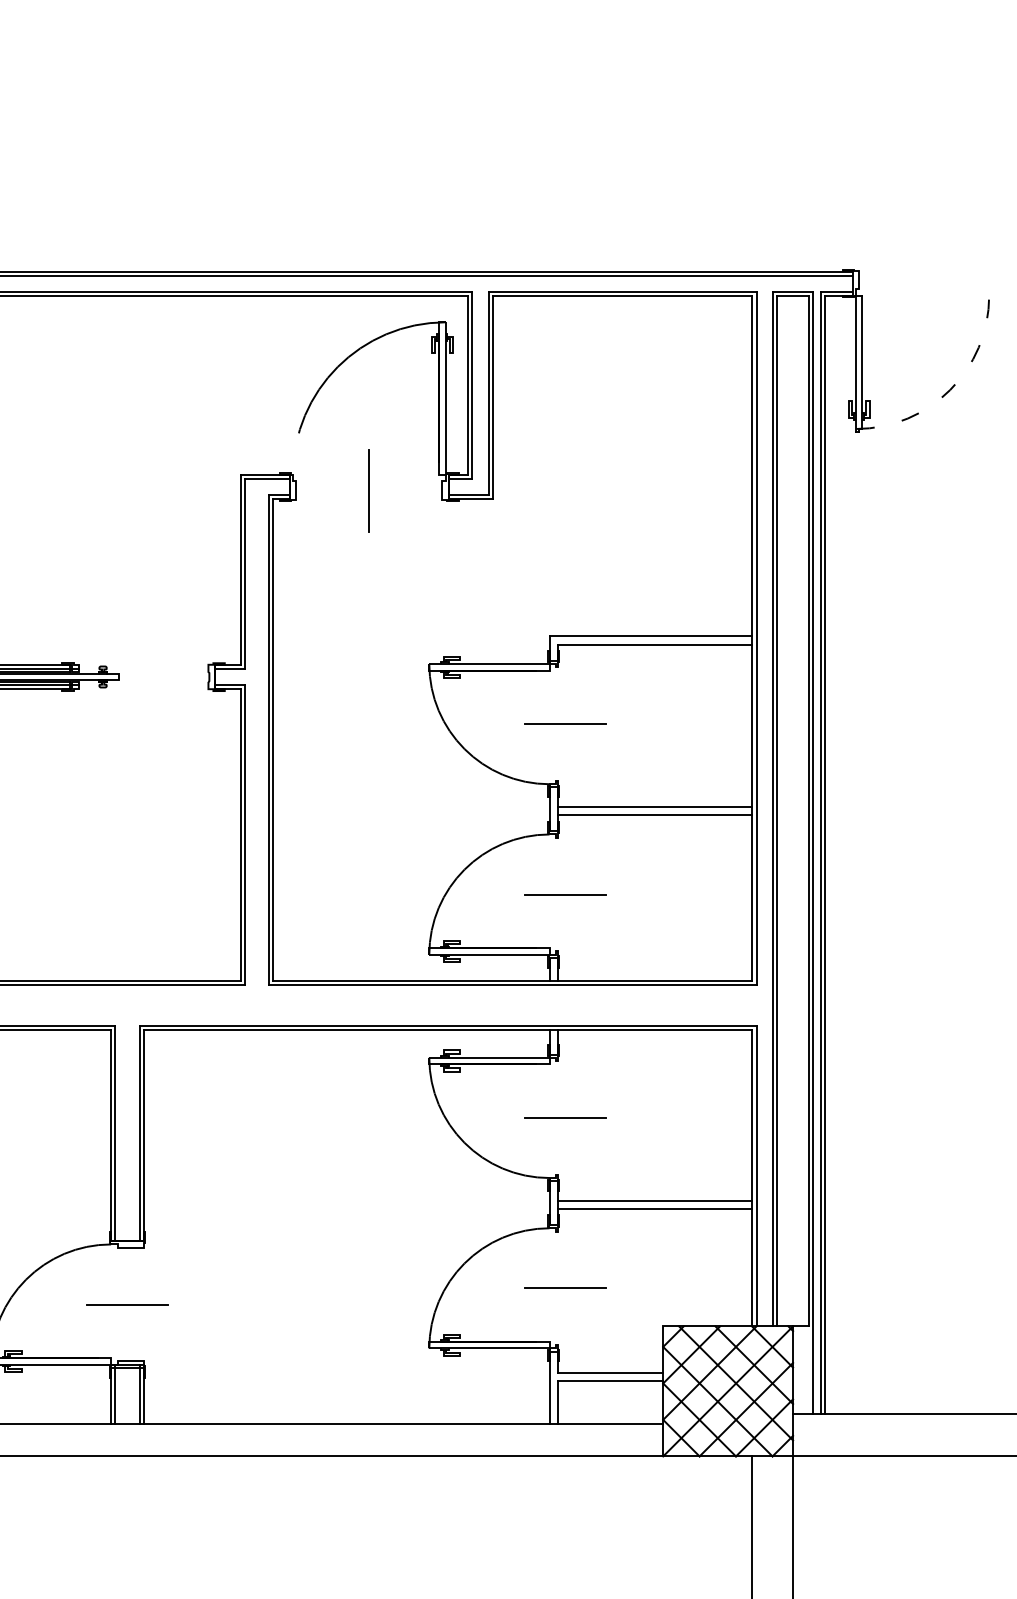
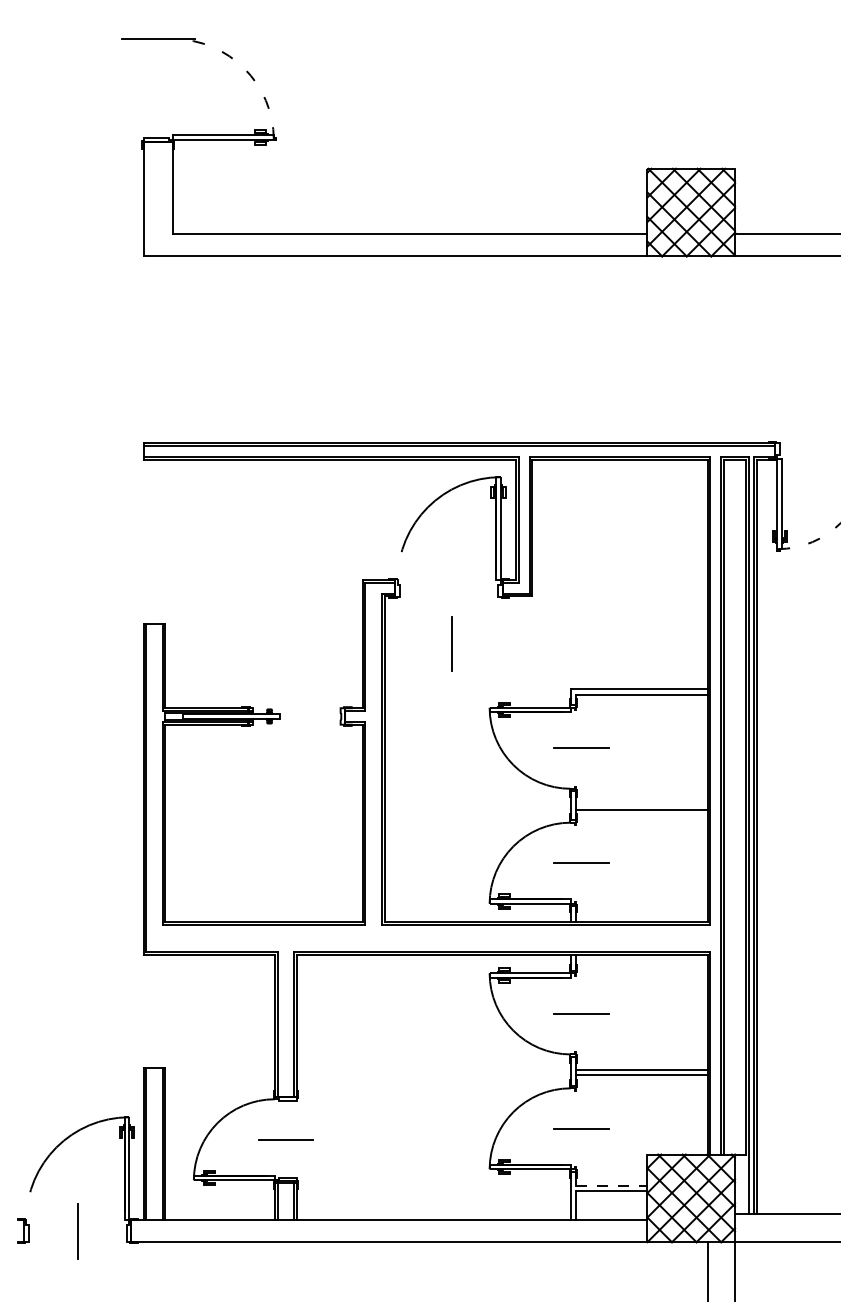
line: (368, 490) -> (451, 643), moved
line: (654, 807) -> (641, 804), removed
line: (609, 1372) -> (611, 1185), solid -> dashed

